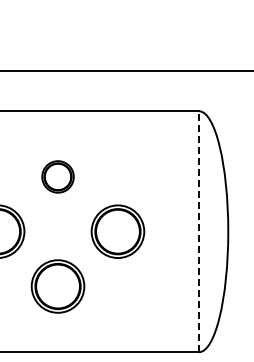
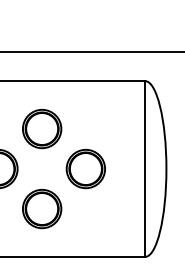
part: (57, 176) -> (41, 128), size x1.67
line: (199, 231) -> (145, 168), dashed -> solid

